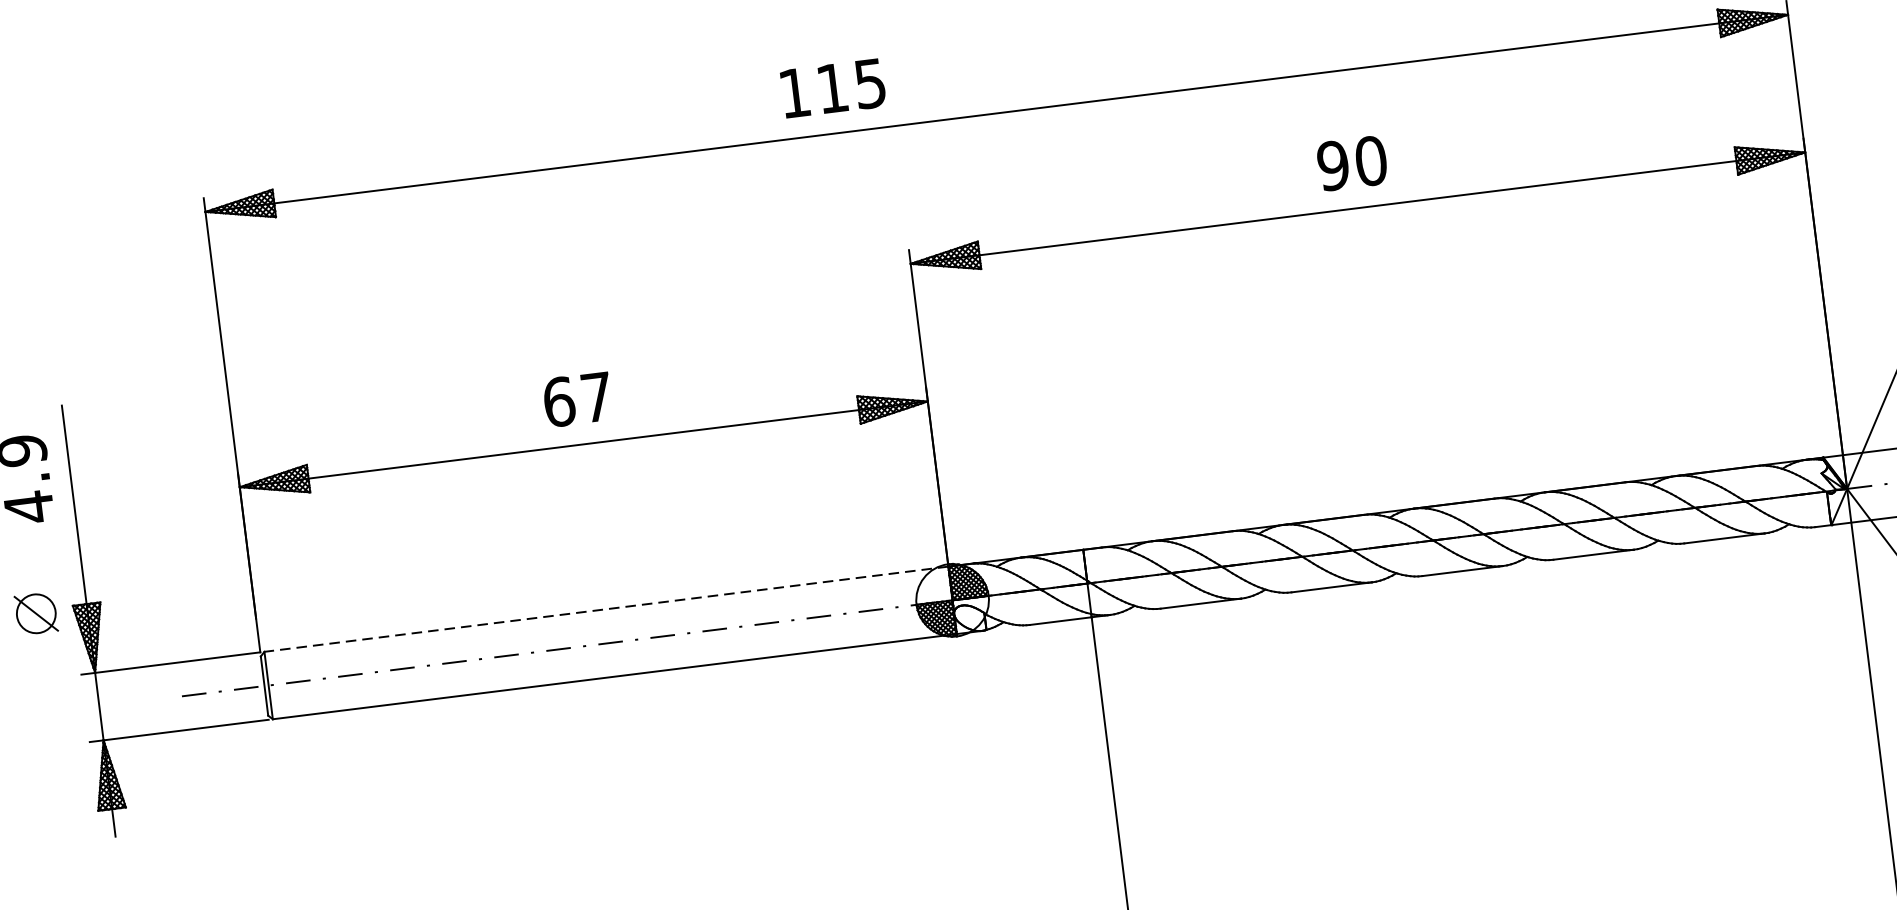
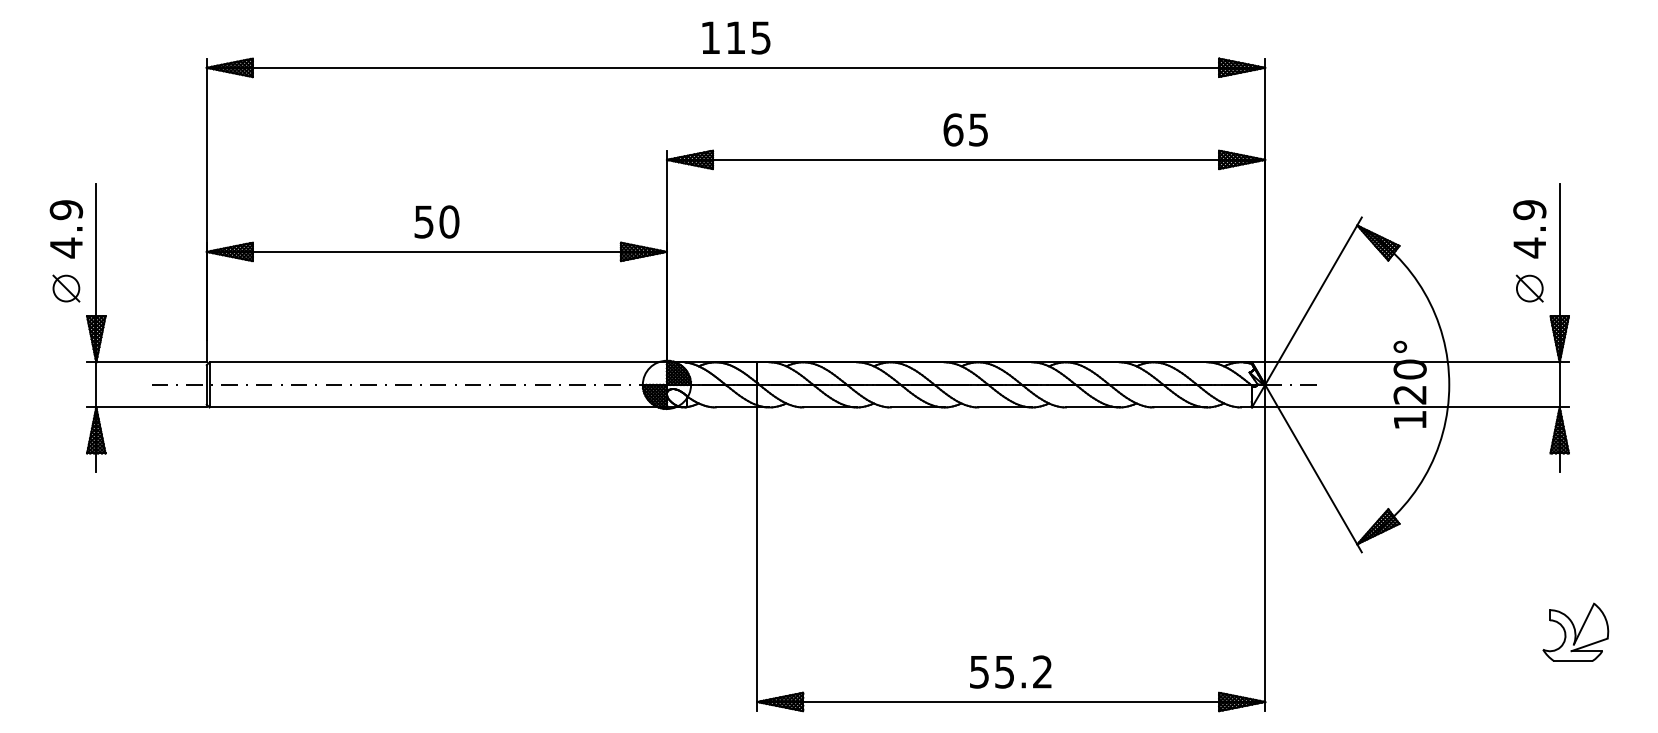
text: (833, 87) -> (736, 37), moved
text: (1351, 162) -> (965, 129), 90 -> 65
text: (577, 398) -> (436, 221), 67 -> 50
line: (606, 609) -> (438, 362), dashed -> solid
part: (36, 613) -> (66, 288), moved

